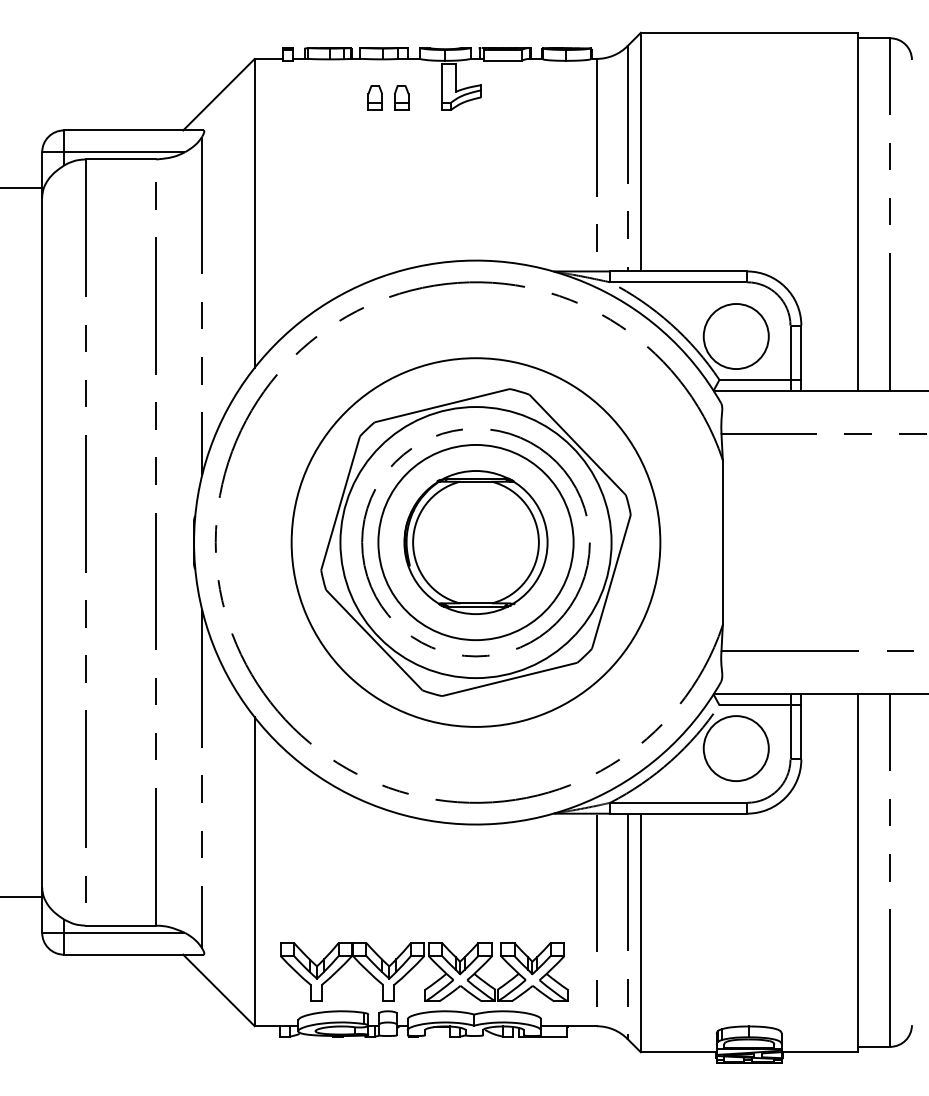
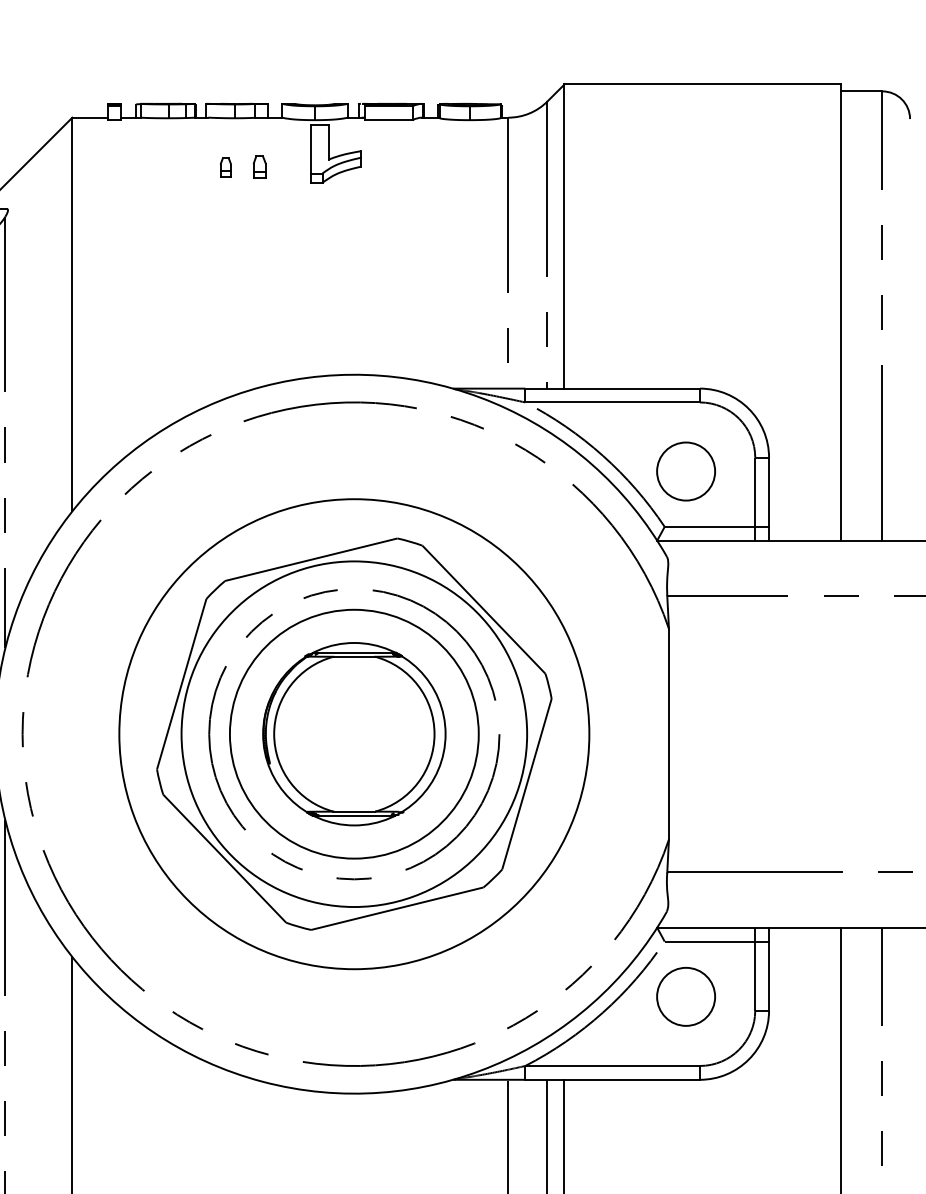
part: (374, 97) -> (224, 166), size x0.6
part: (401, 97) -> (259, 166), size x0.7
circle: (735, 336) -> (685, 471), size x0.7
circle: (735, 748) -> (685, 996), size x0.7

